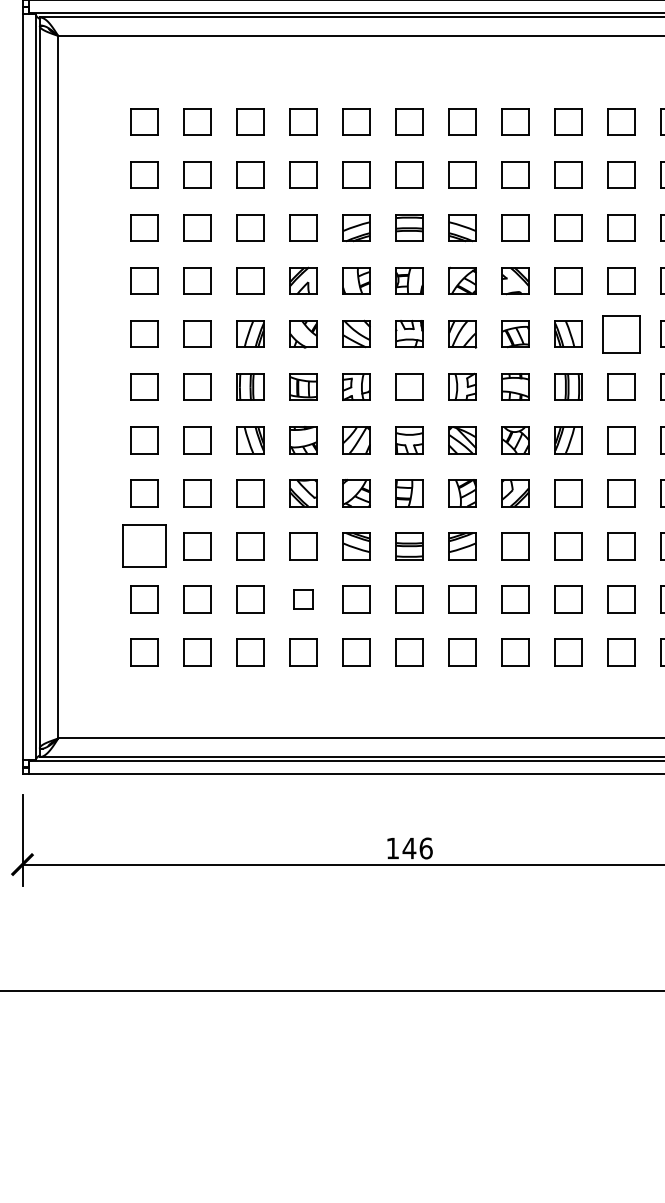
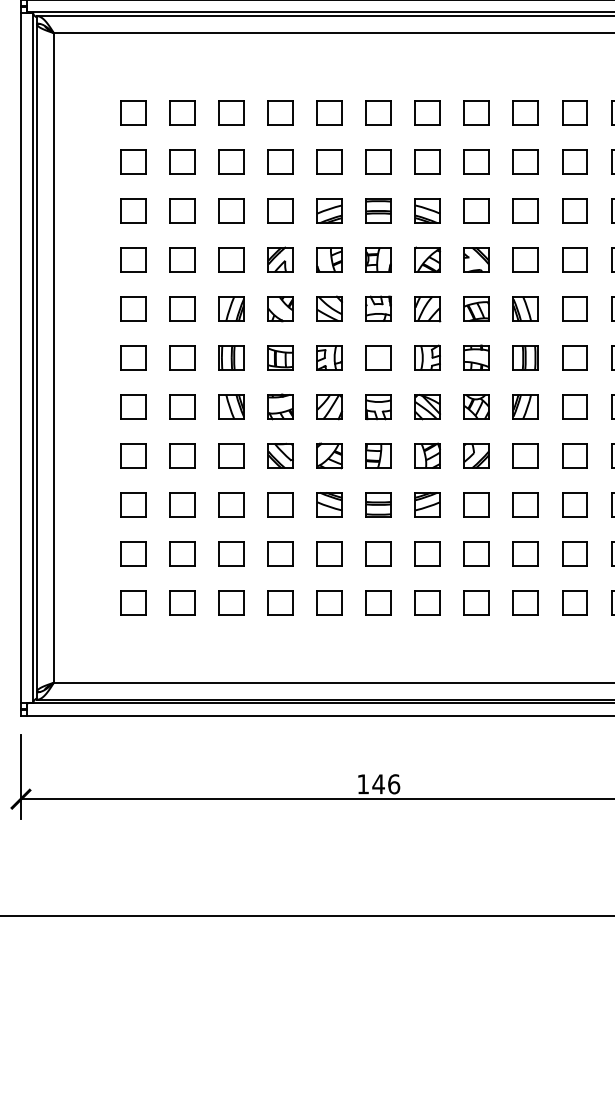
part: (621, 333) -> (574, 308), size x0.71
part: (144, 546) -> (133, 505), size x0.62
part: (303, 599) -> (280, 554), size x1.43

